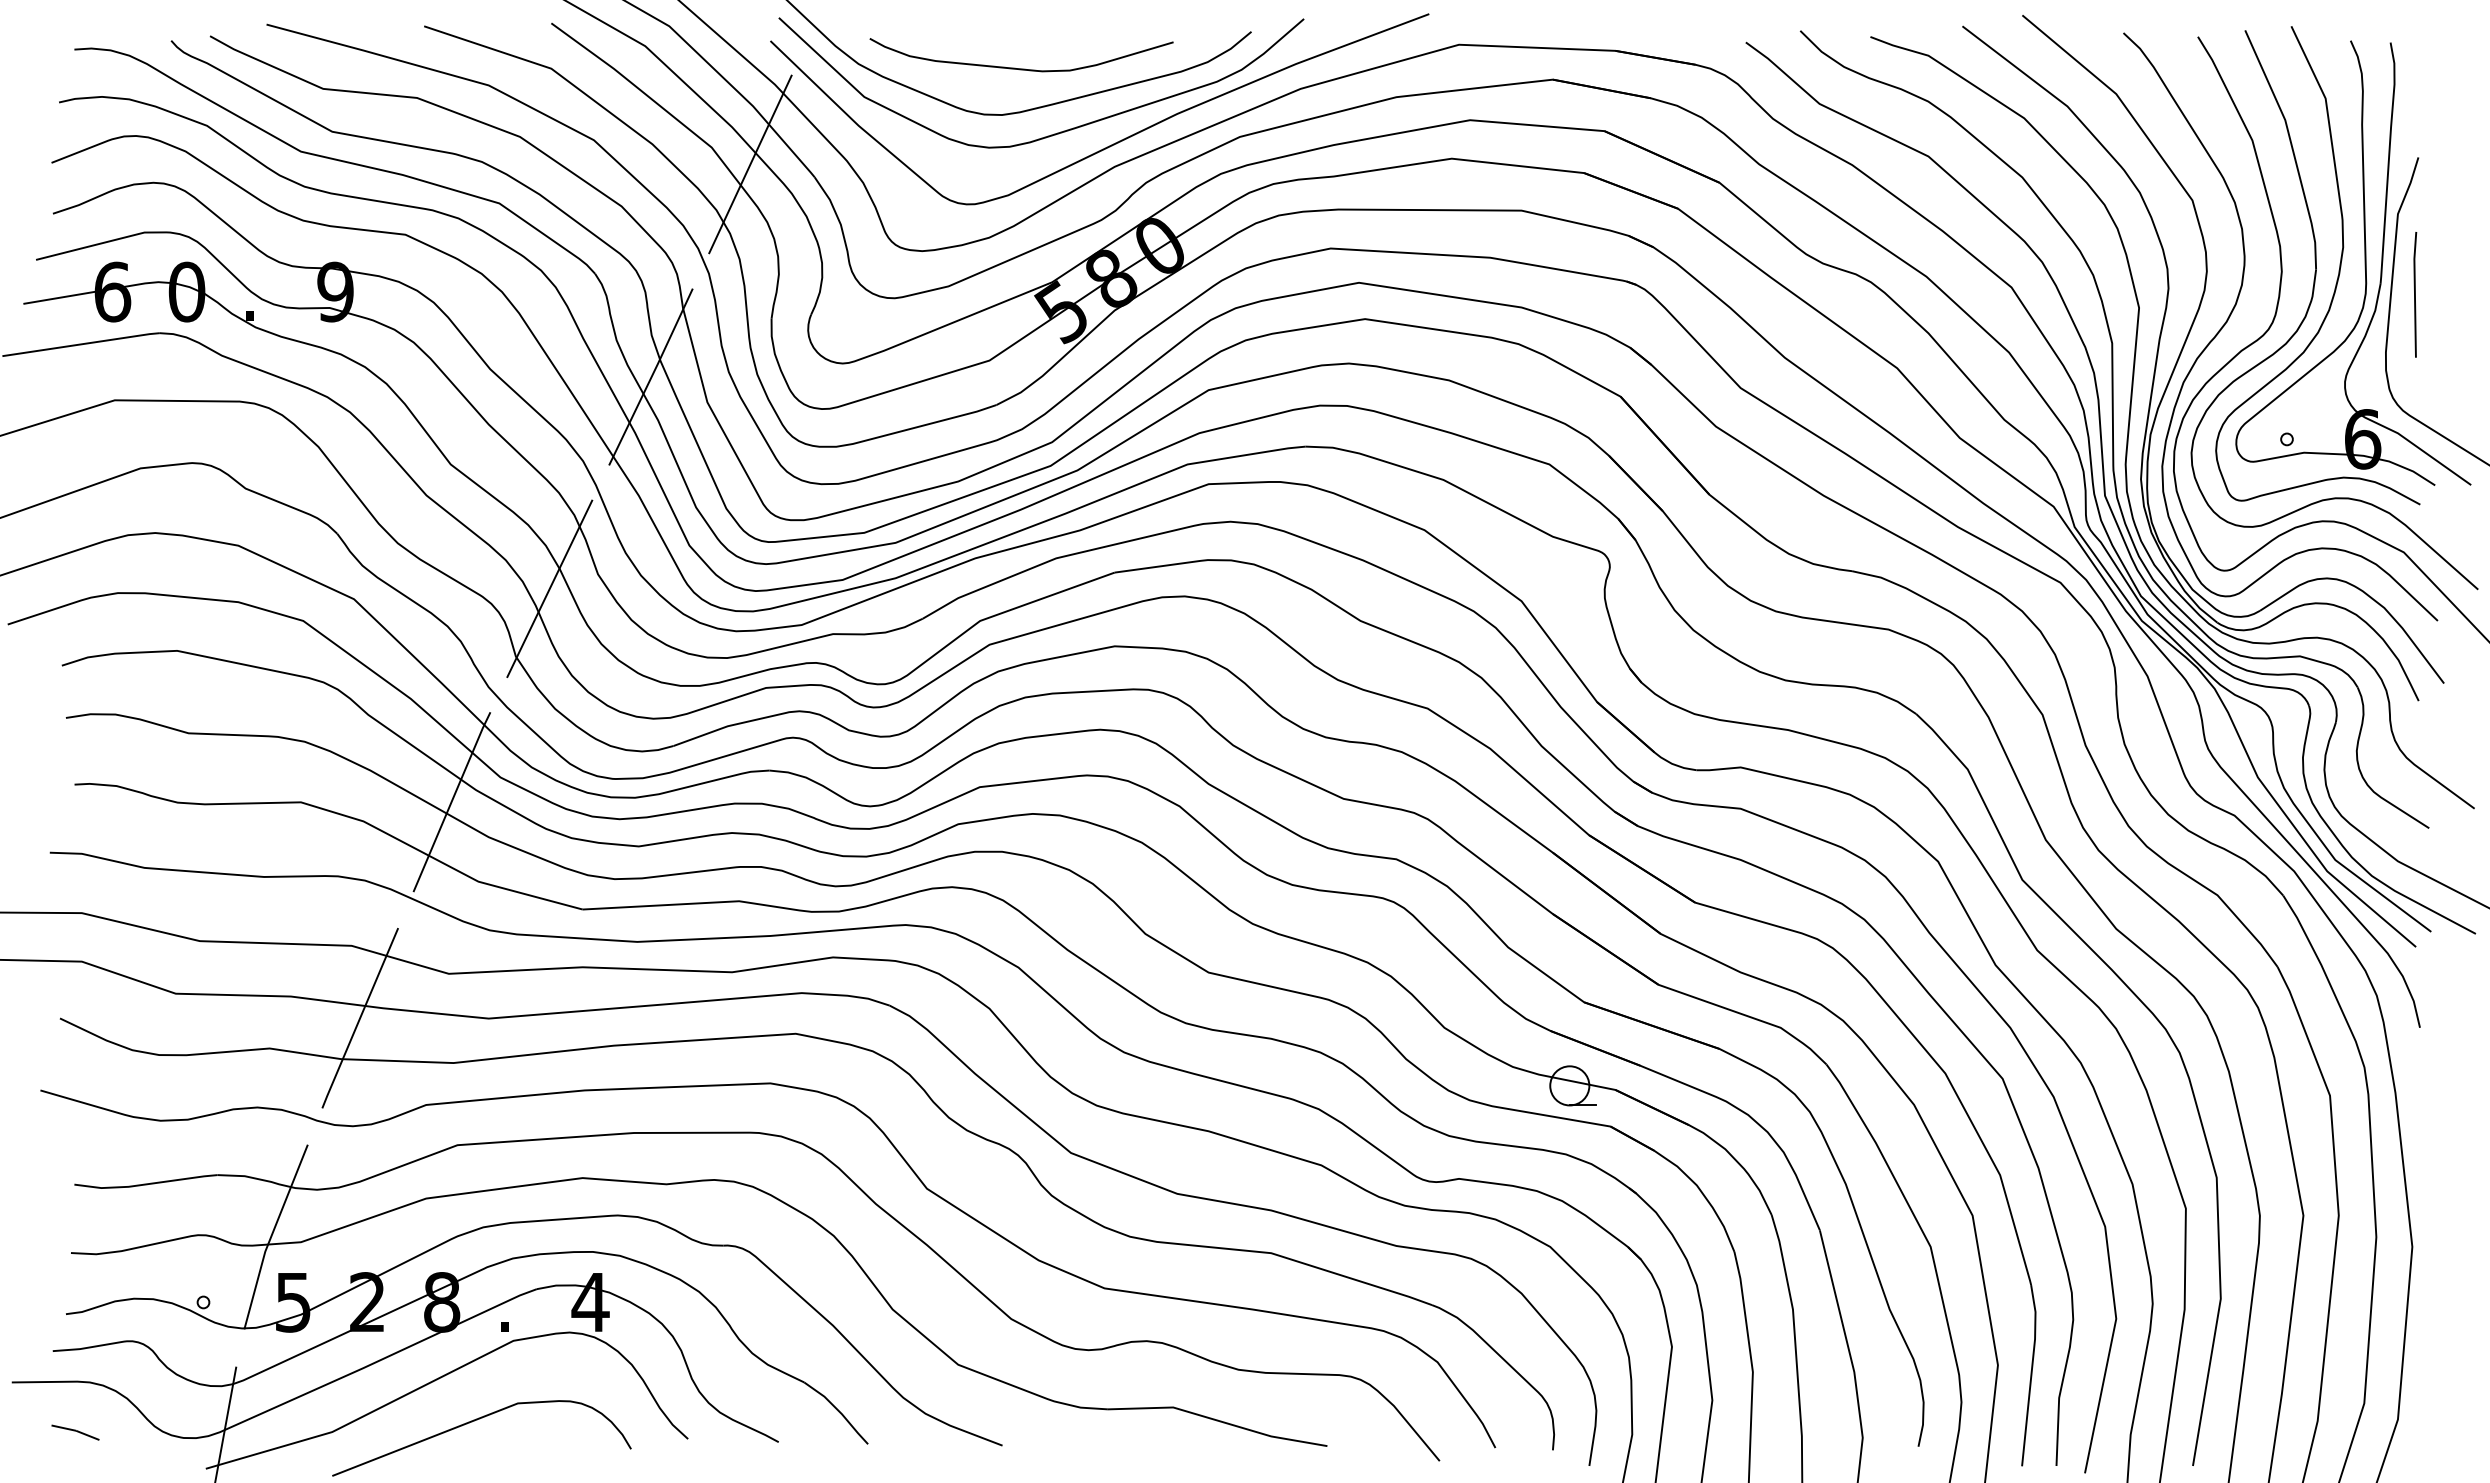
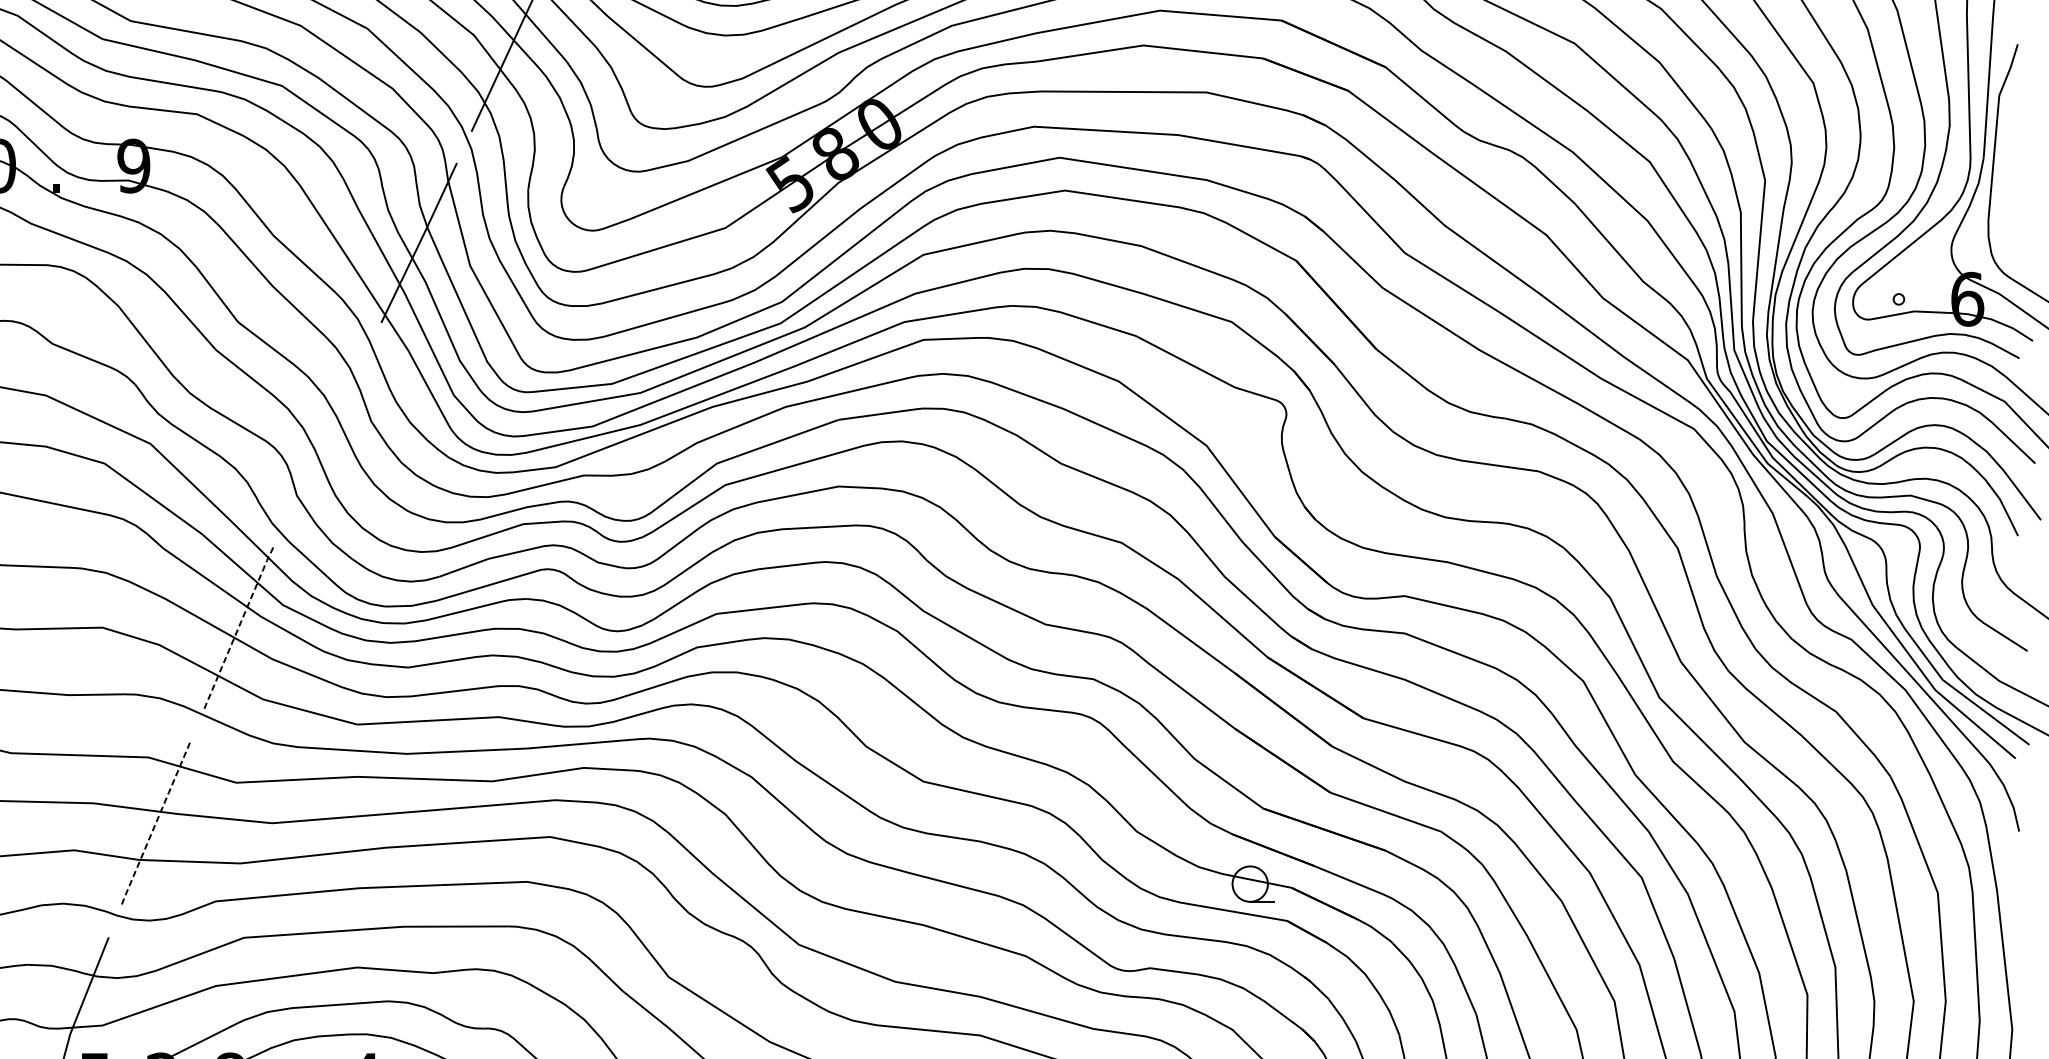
line: (2415, 294) -> (2015, 168), removed
line: (549, 588) -> (327, 434), removed
line: (452, 800) -> (239, 625), solid -> dashed
line: (359, 1018) -> (155, 823), solid -> dashed

